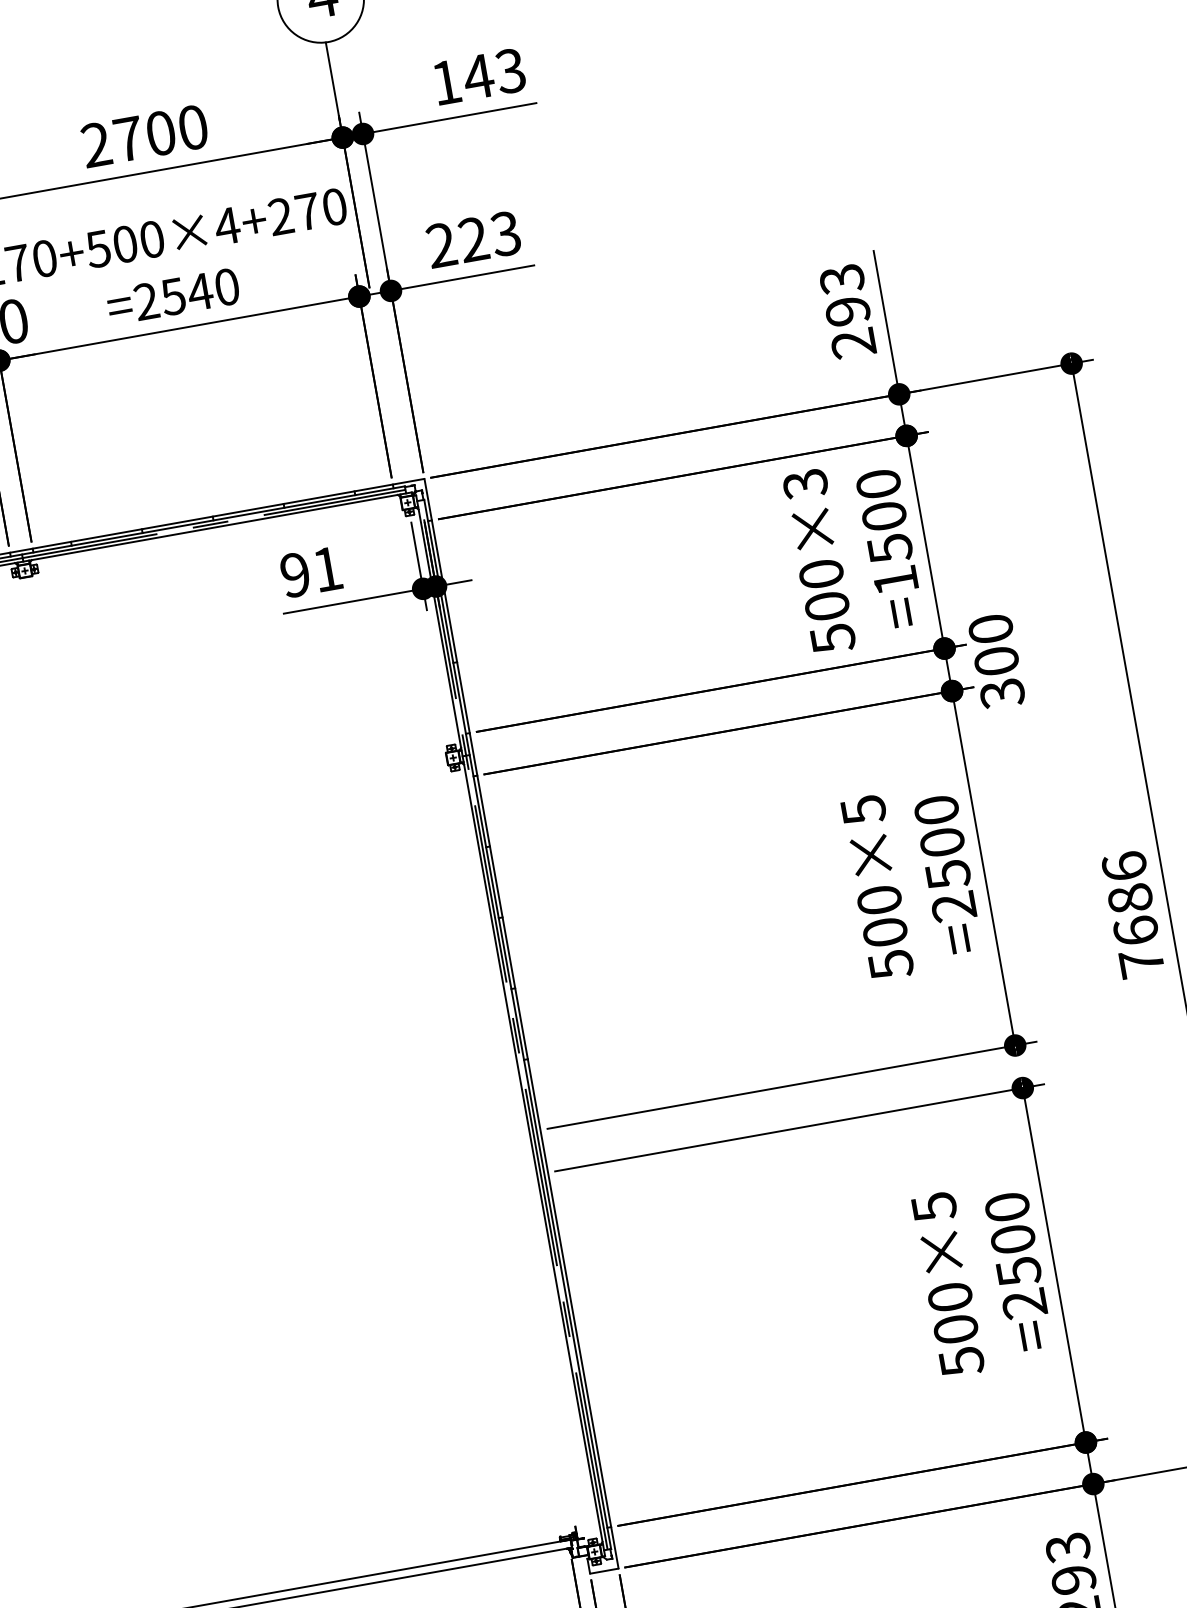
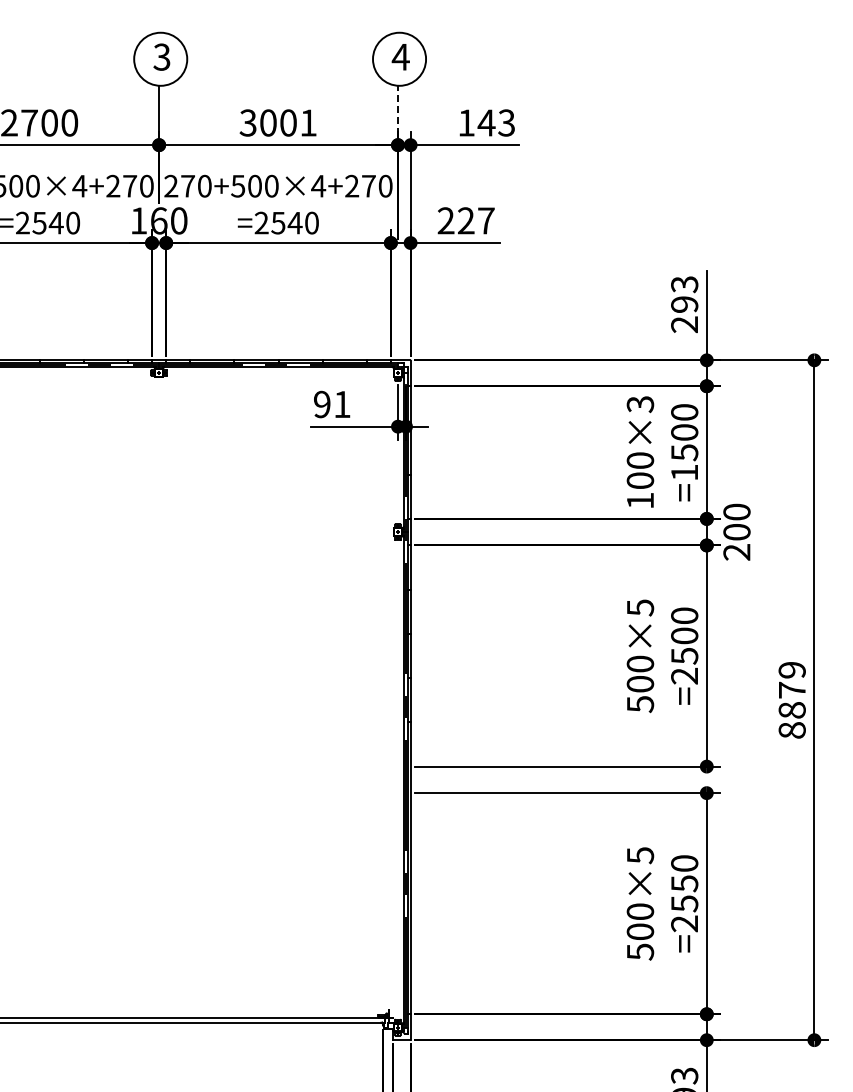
line: (331, 80) -> (397, 109), solid -> dashed
text: (143, 135) -> (277, 122), 2700 -> 3001
text: (504, 233) -> (485, 220), 223 -> 227
text: (832, 637) -> (640, 500), 500×3 -> 100×3
text: (1001, 693) -> (736, 552), 300 -> 200
text: (1131, 913) -> (791, 699), 7686 -> 8879
text: (1012, 1239) -> (684, 883), =2500 -> =2550

